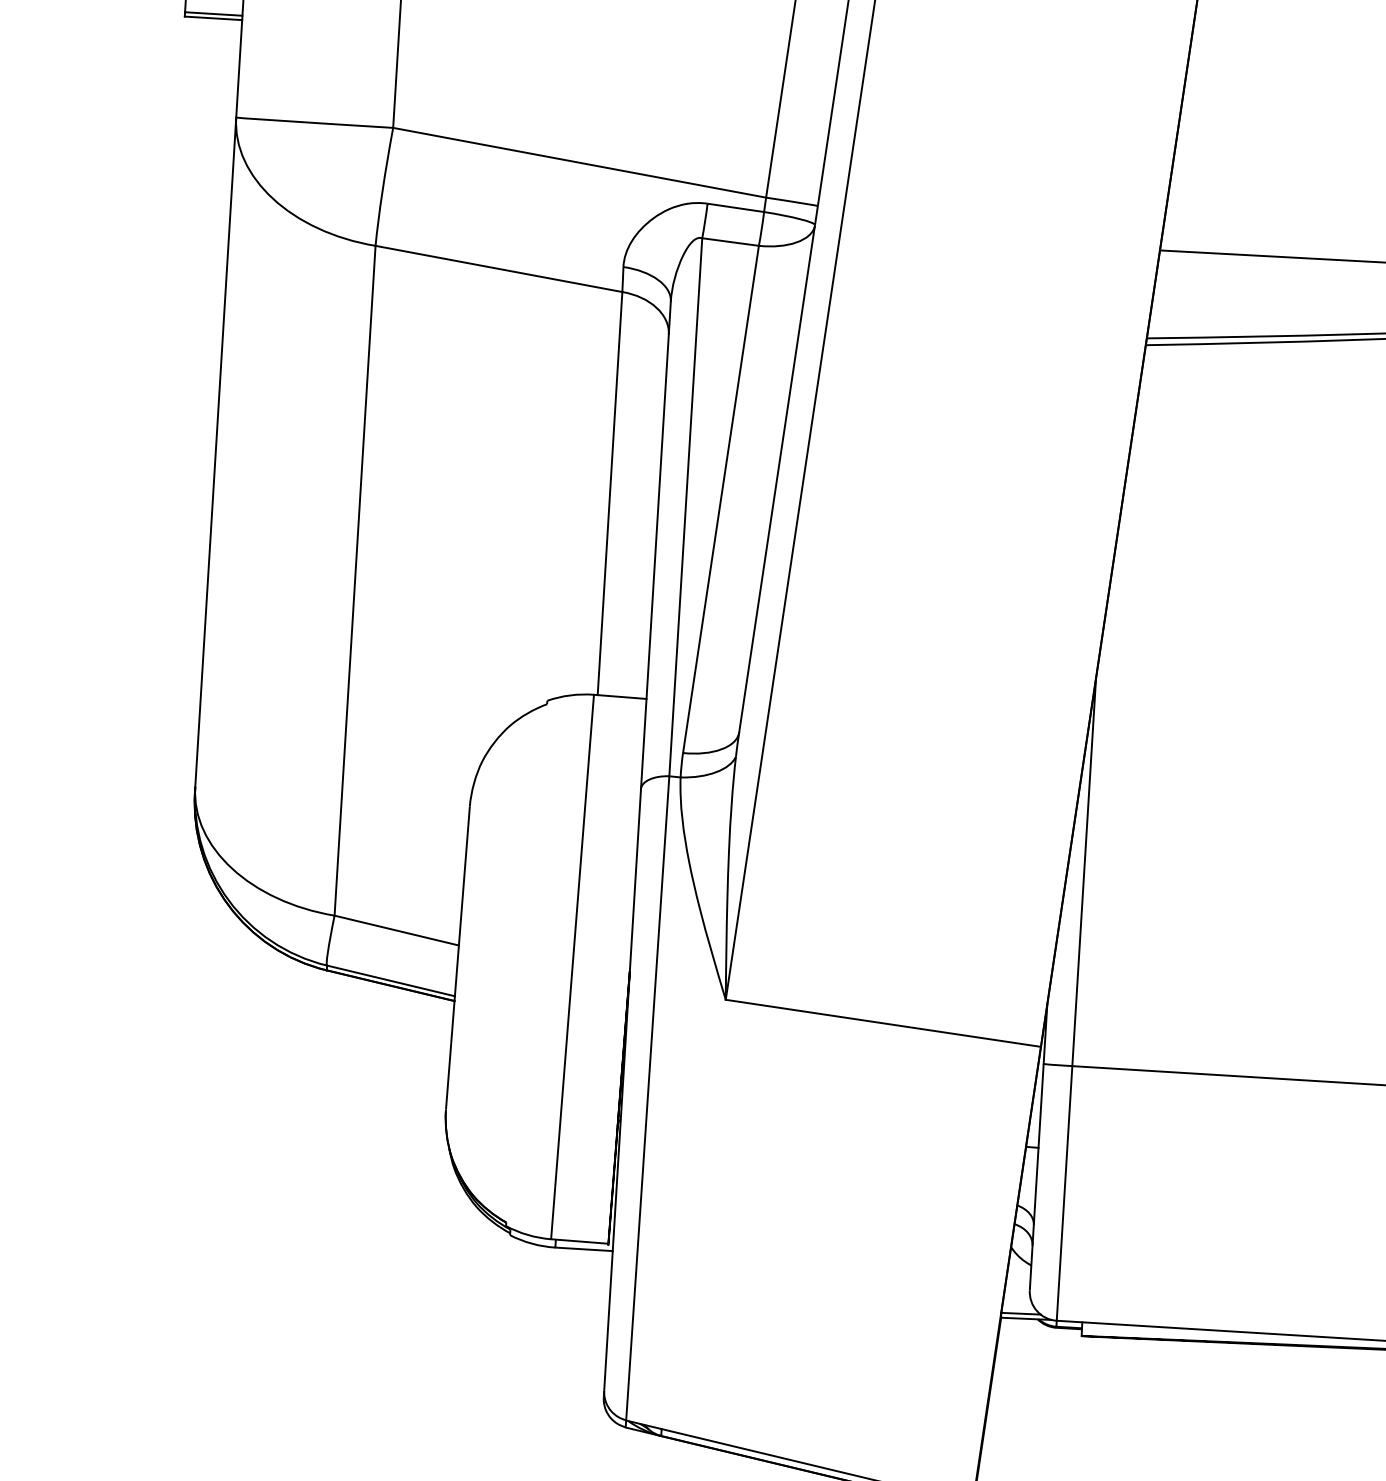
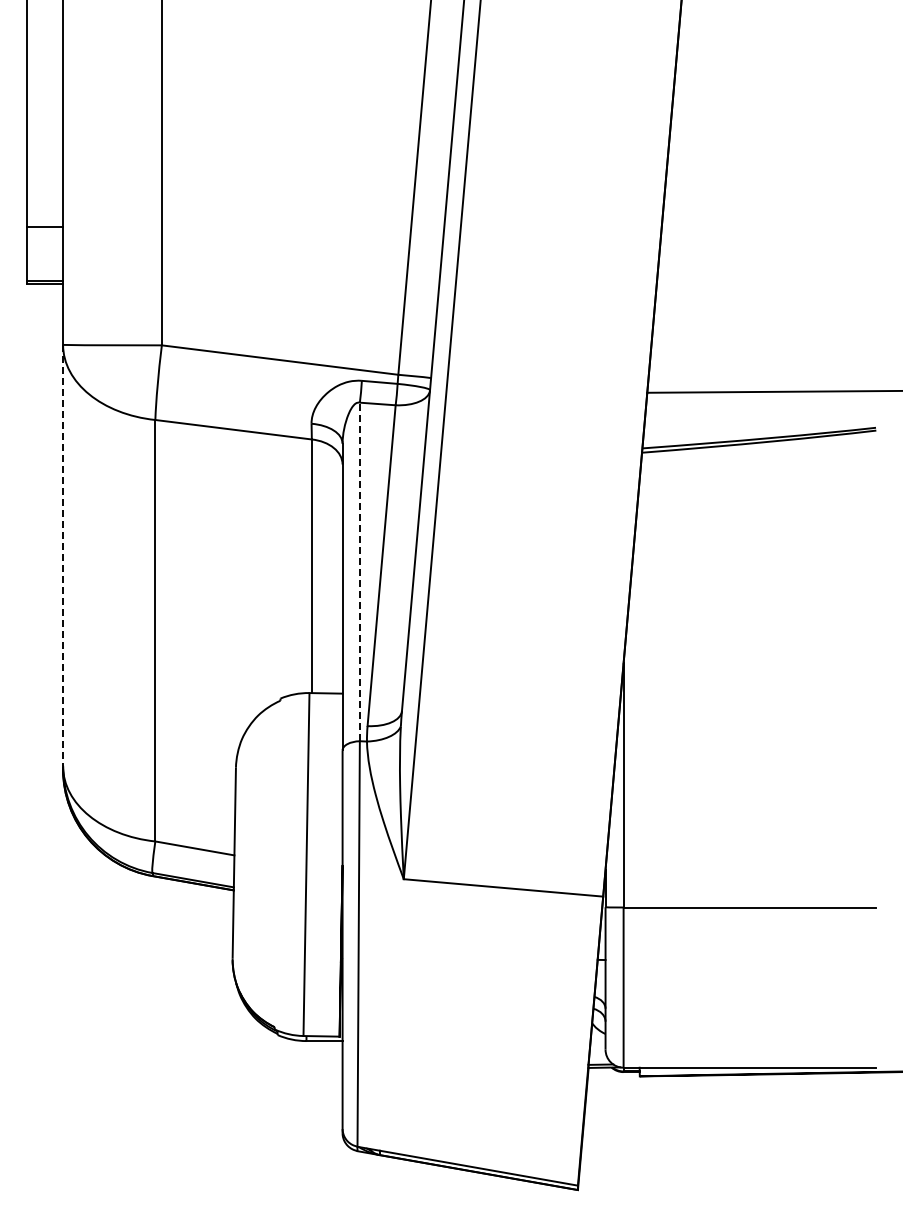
line: (216, 452) -> (63, 555), solid -> dashed
line: (685, 506) -> (359, 571), solid -> dashed

